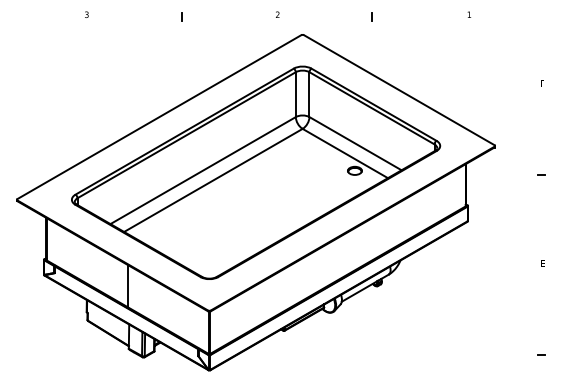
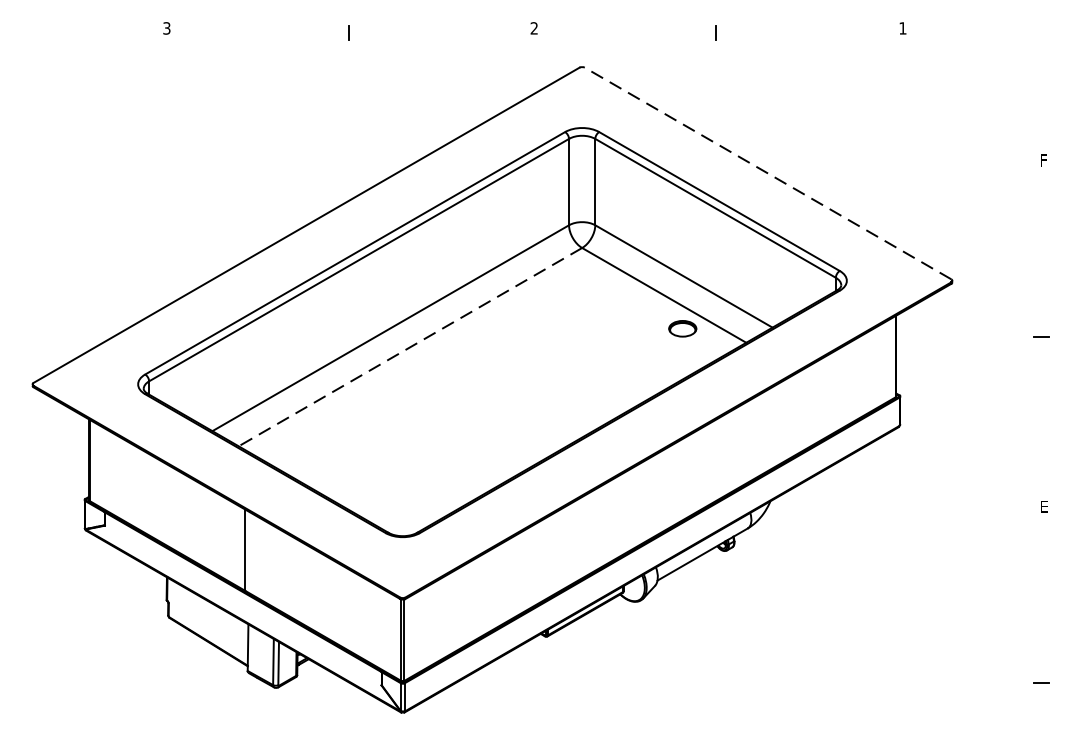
line: (399, 90) -> (768, 174), solid -> dashed
line: (212, 180) -> (408, 347), solid -> dashed

